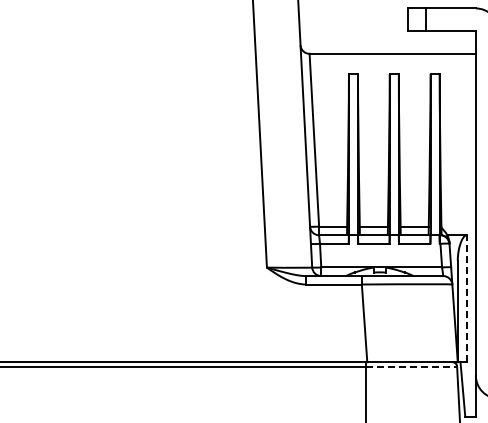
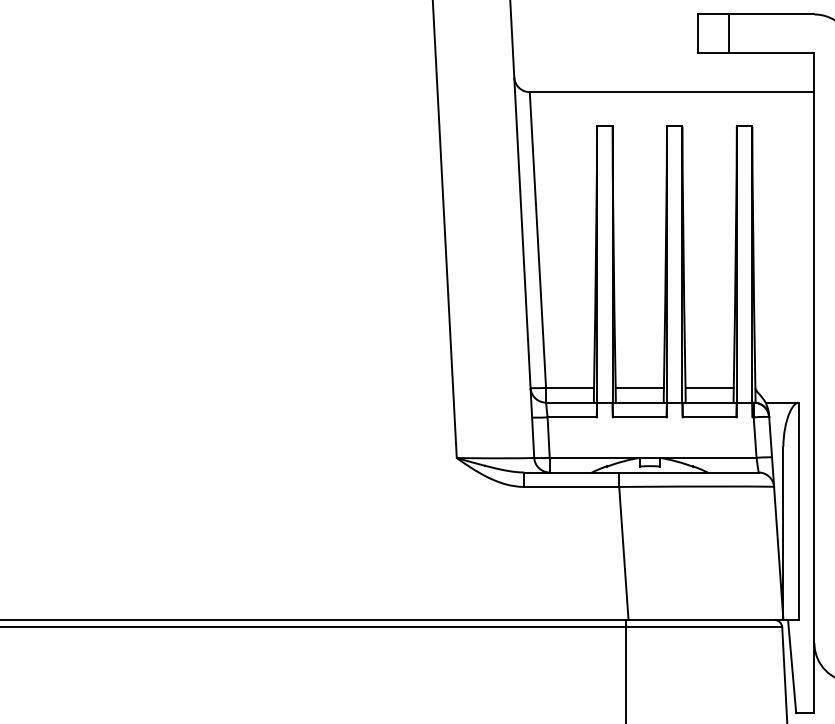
line: (466, 298) -> (798, 510), dashed -> solid
line: (411, 366) -> (704, 627), dashed -> solid

